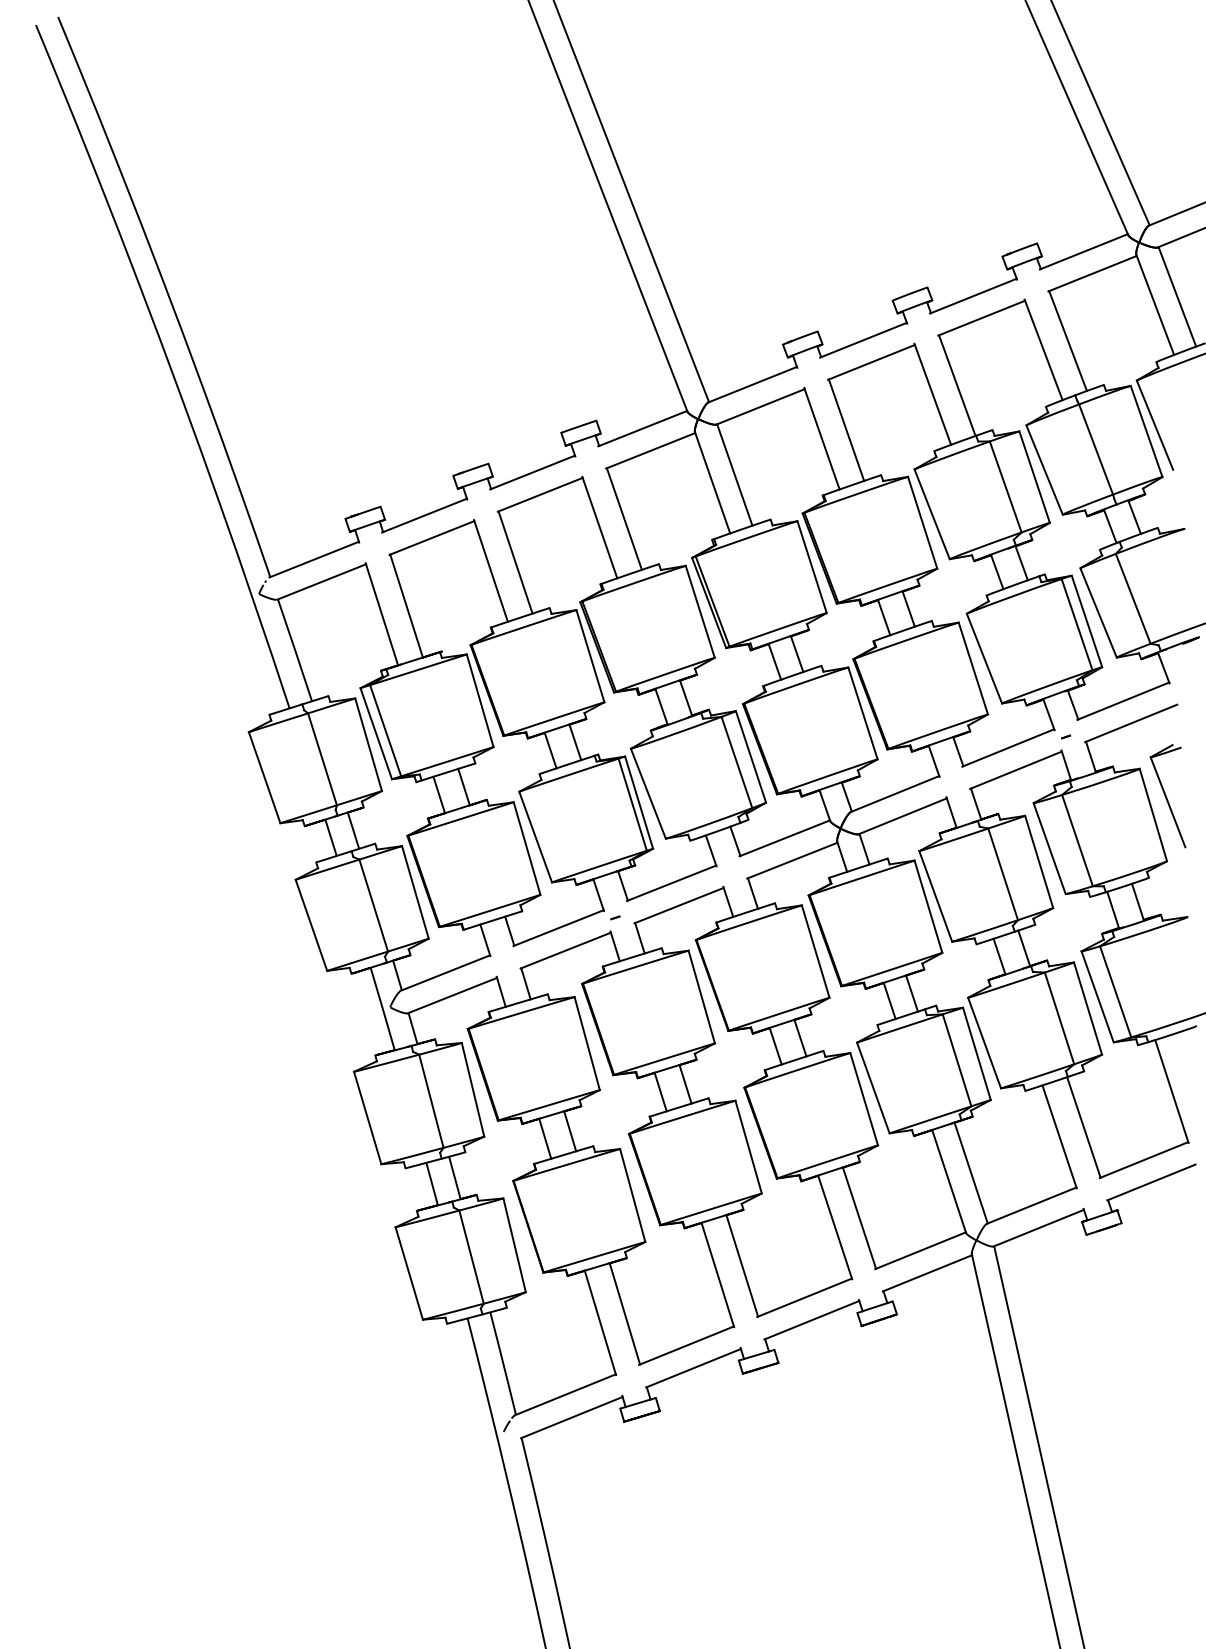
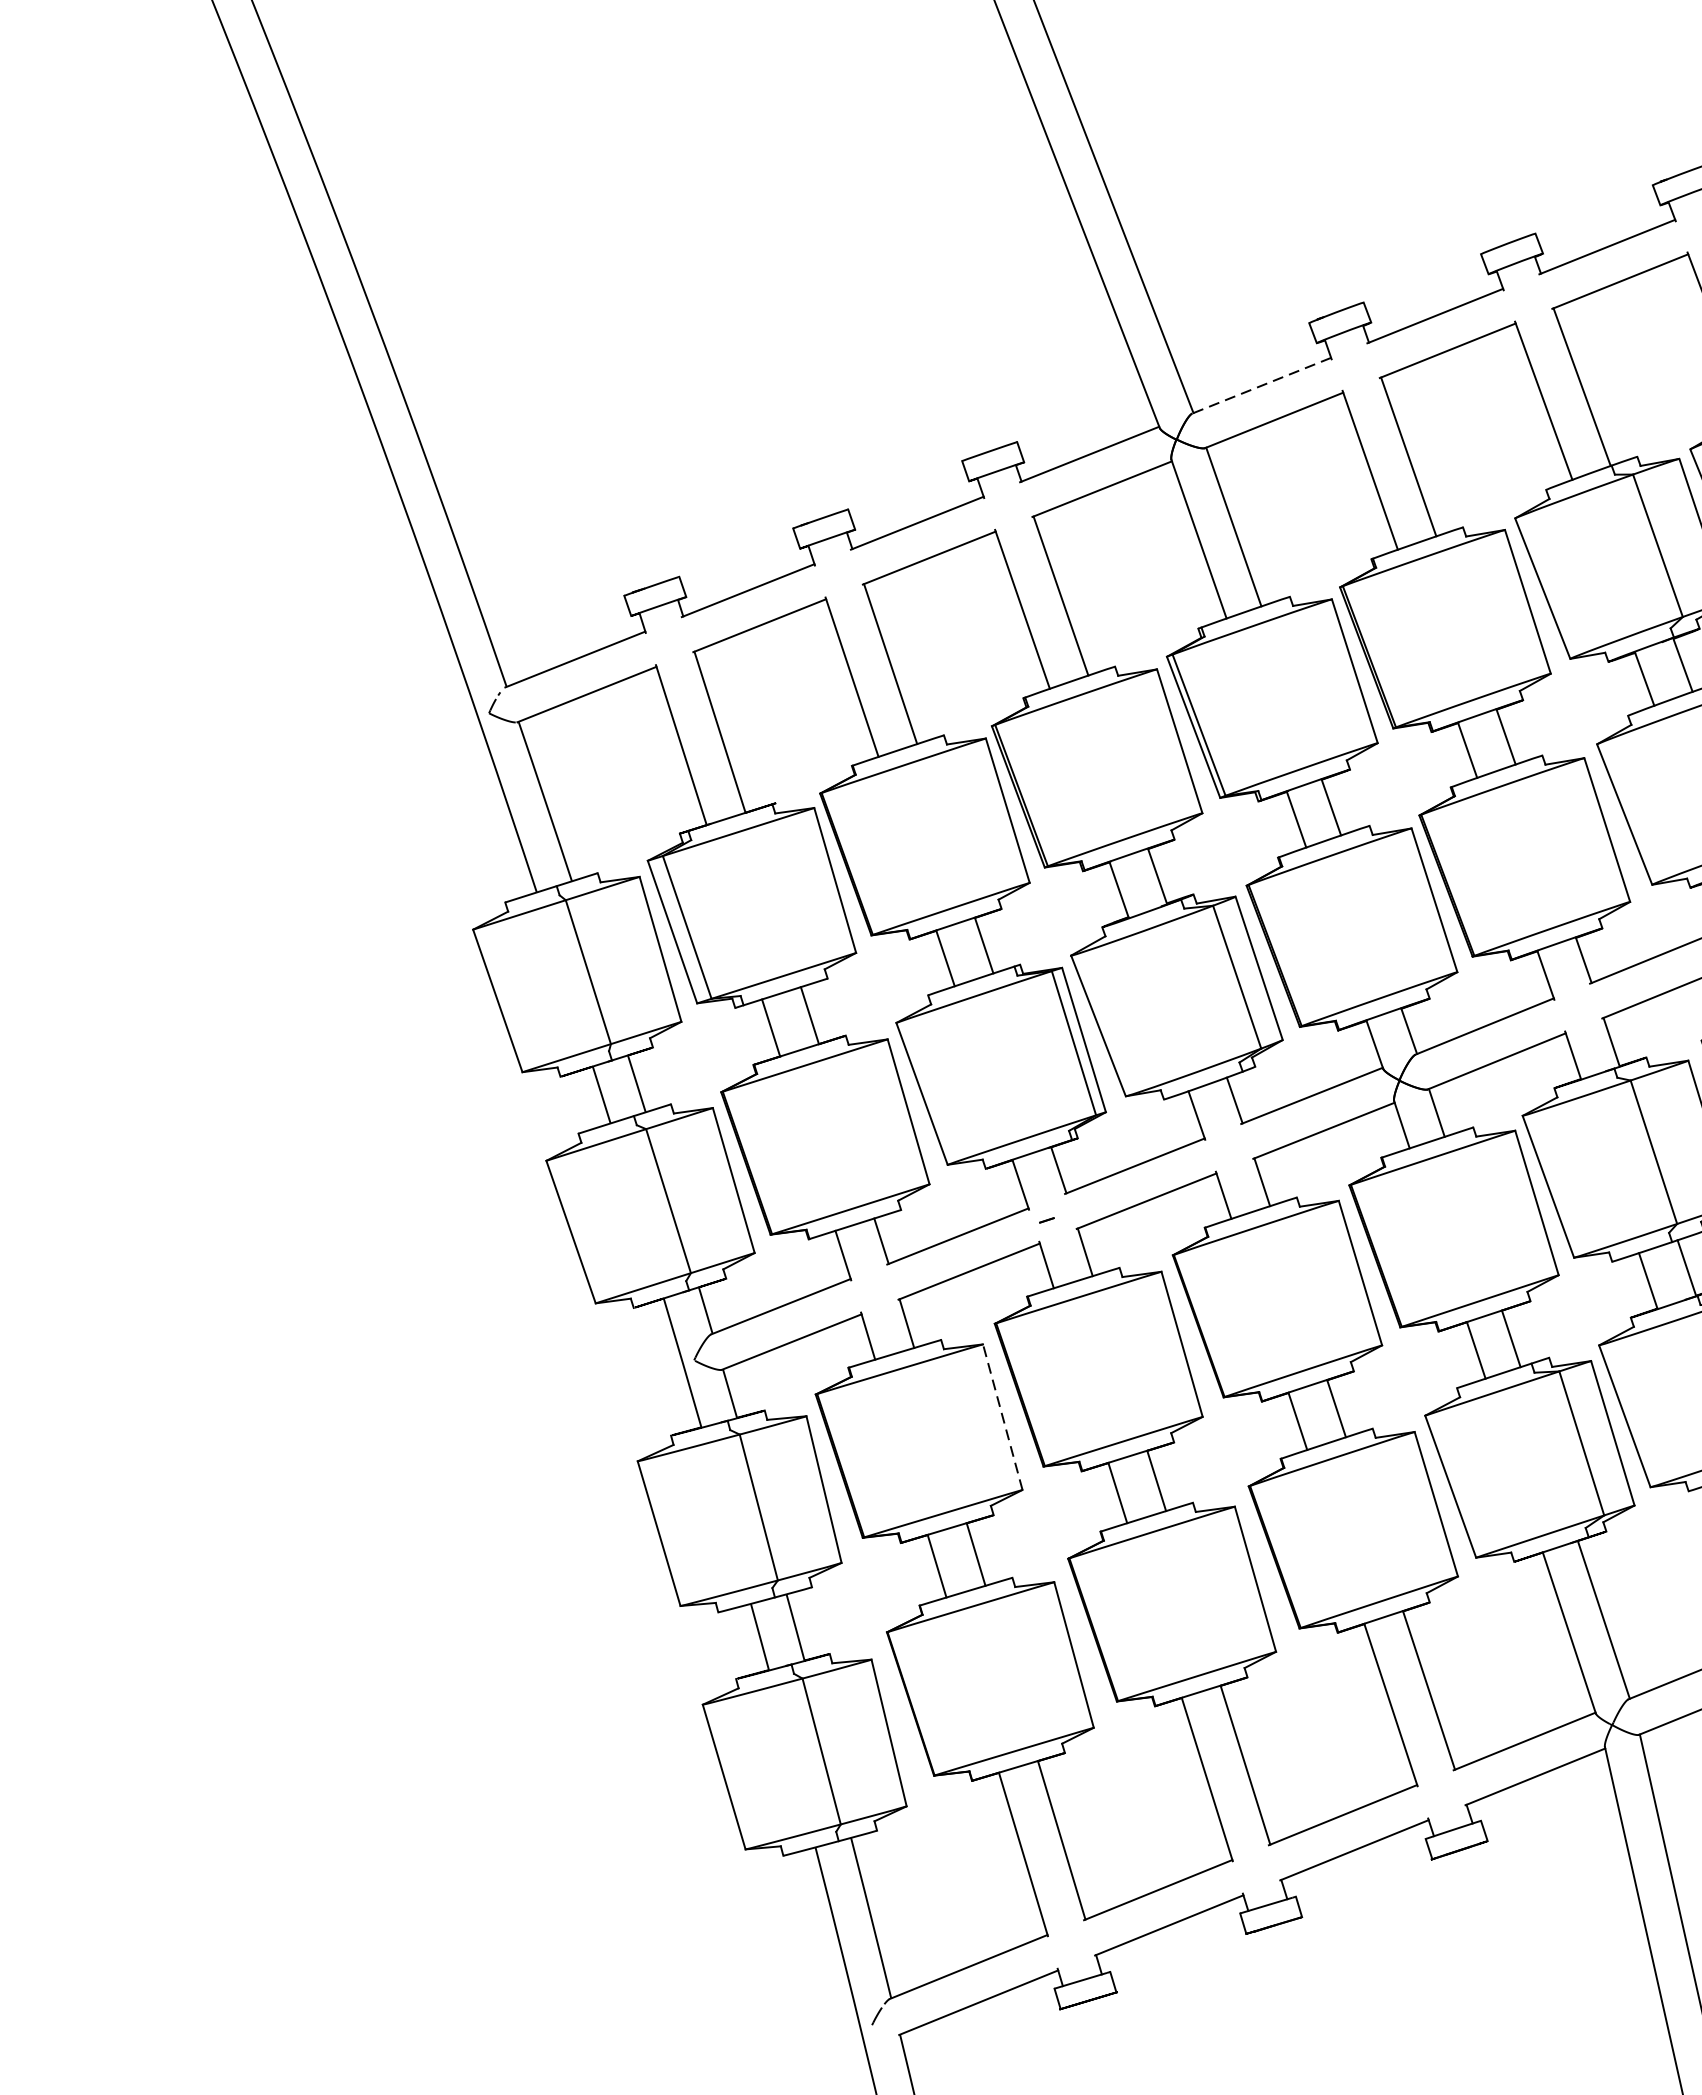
line: (752, 384) -> (1261, 385), solid -> dashed
line: (587, 1043) -> (1003, 1417), solid -> dashed

